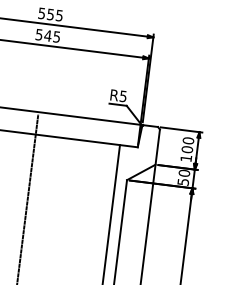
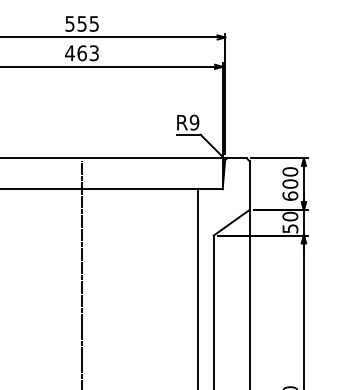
text: (47, 36) -> (81, 53), 545 -> 463
text: (123, 96) -> (194, 122), R5 -> R9
text: (186, 157) -> (290, 195), 100 -> 600

